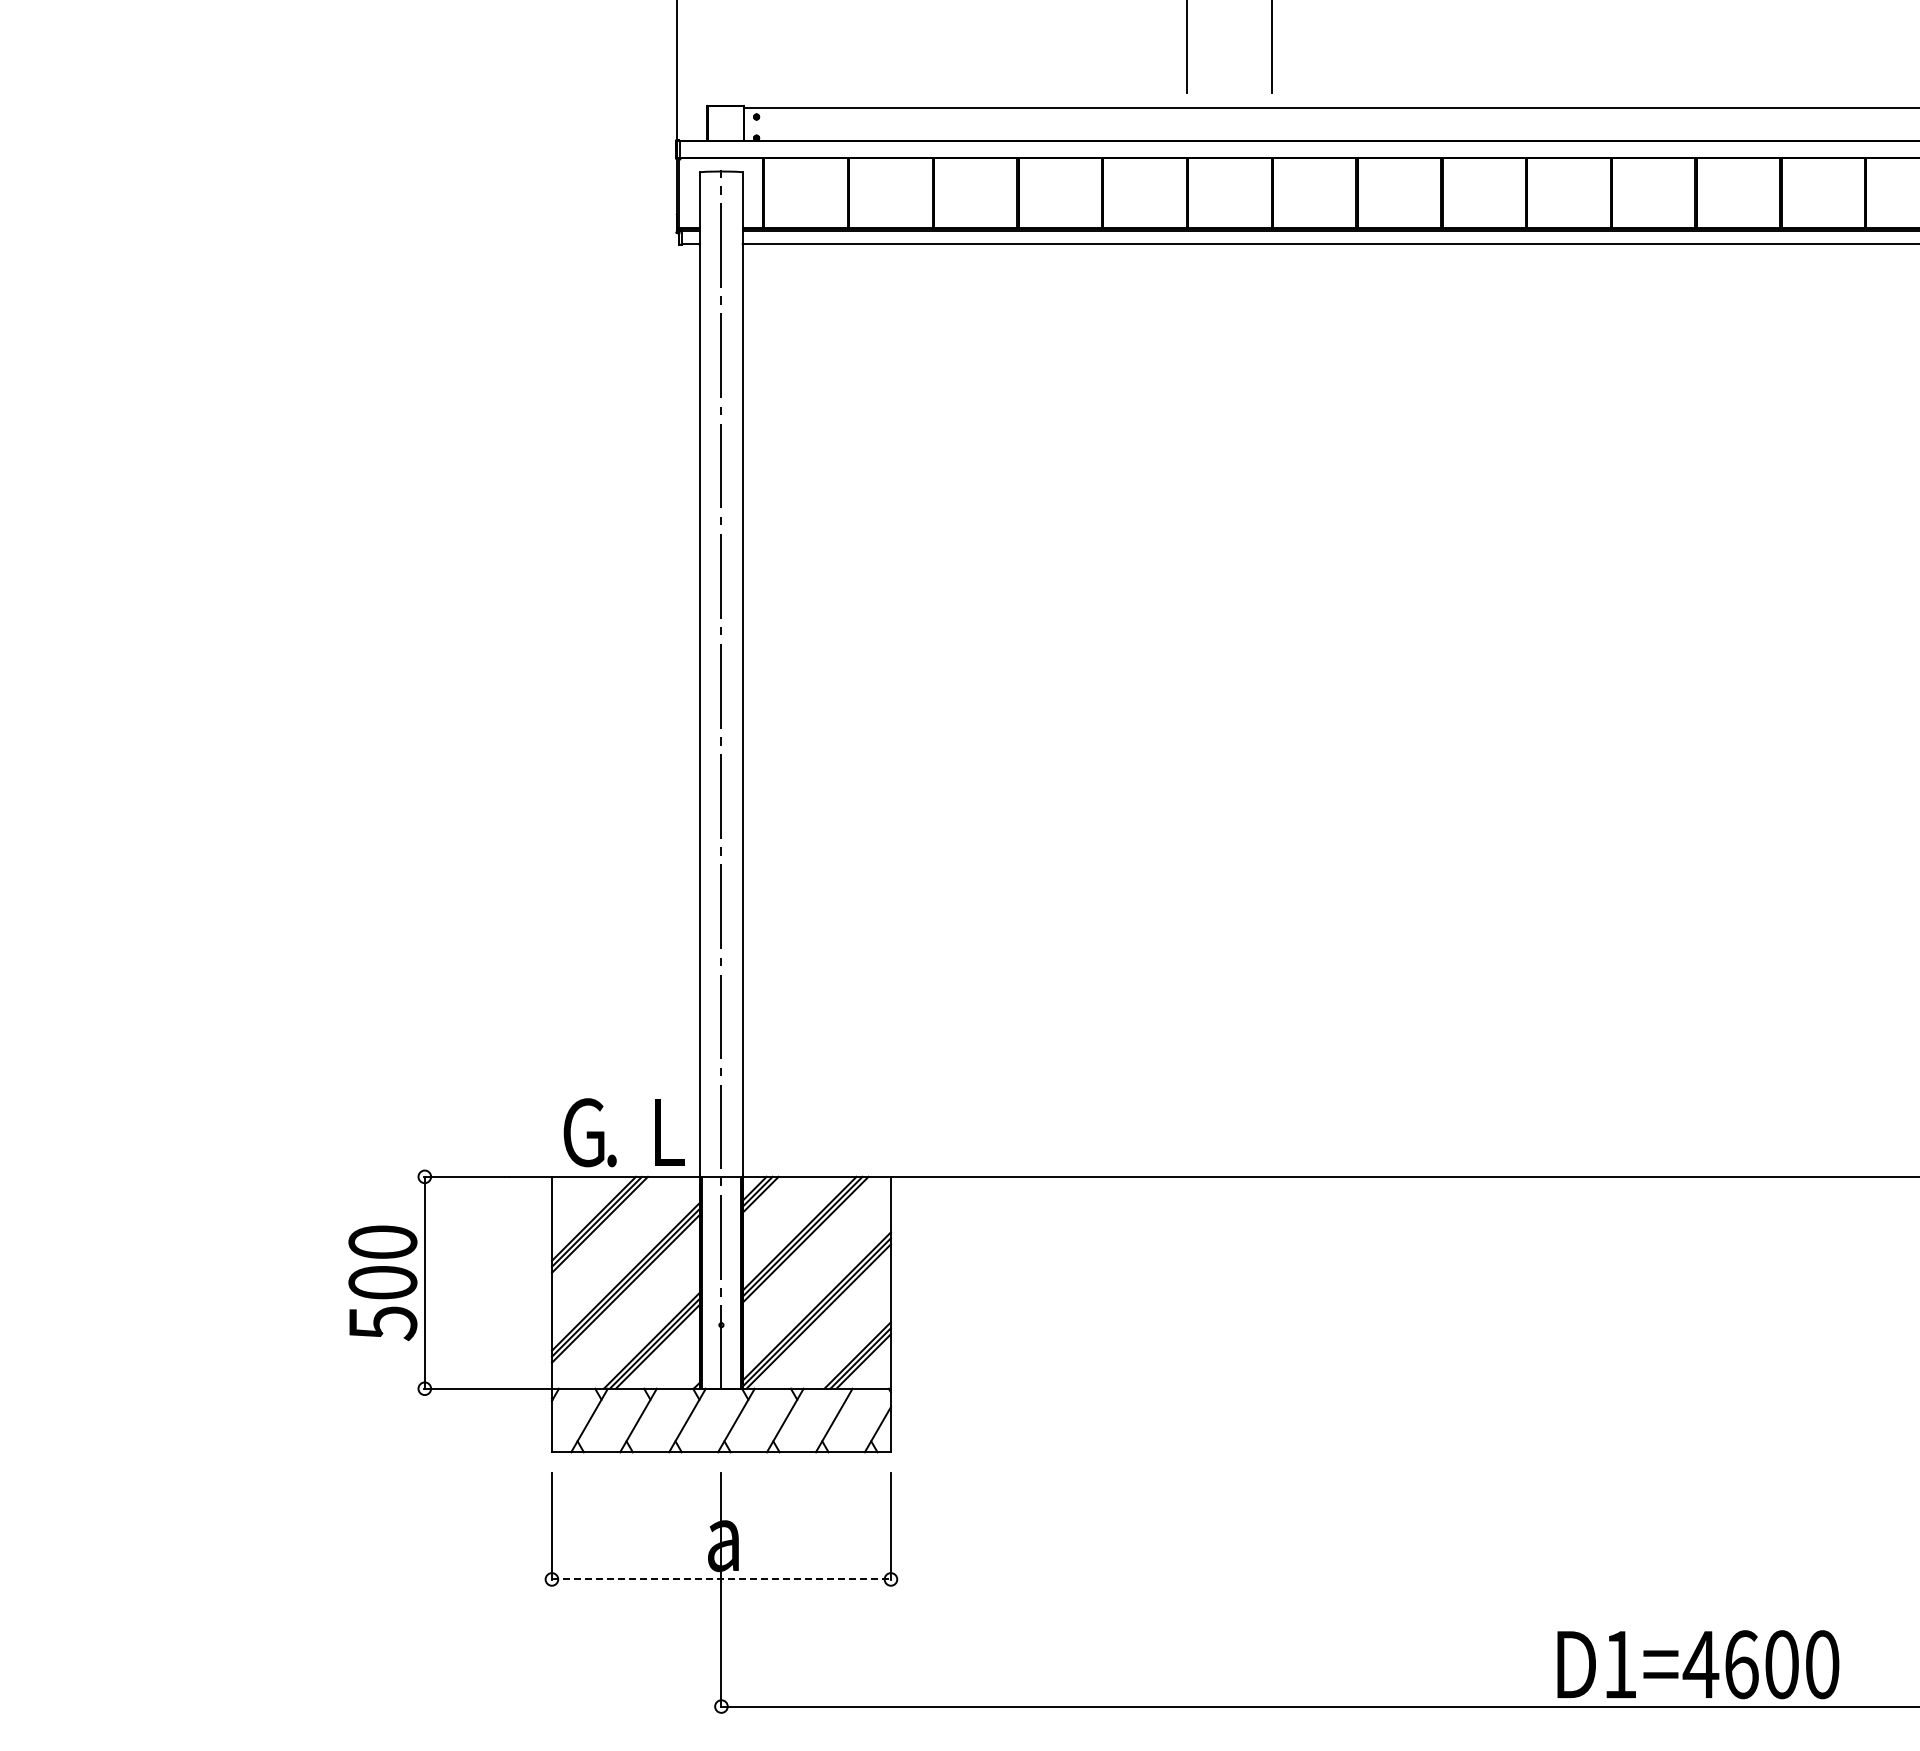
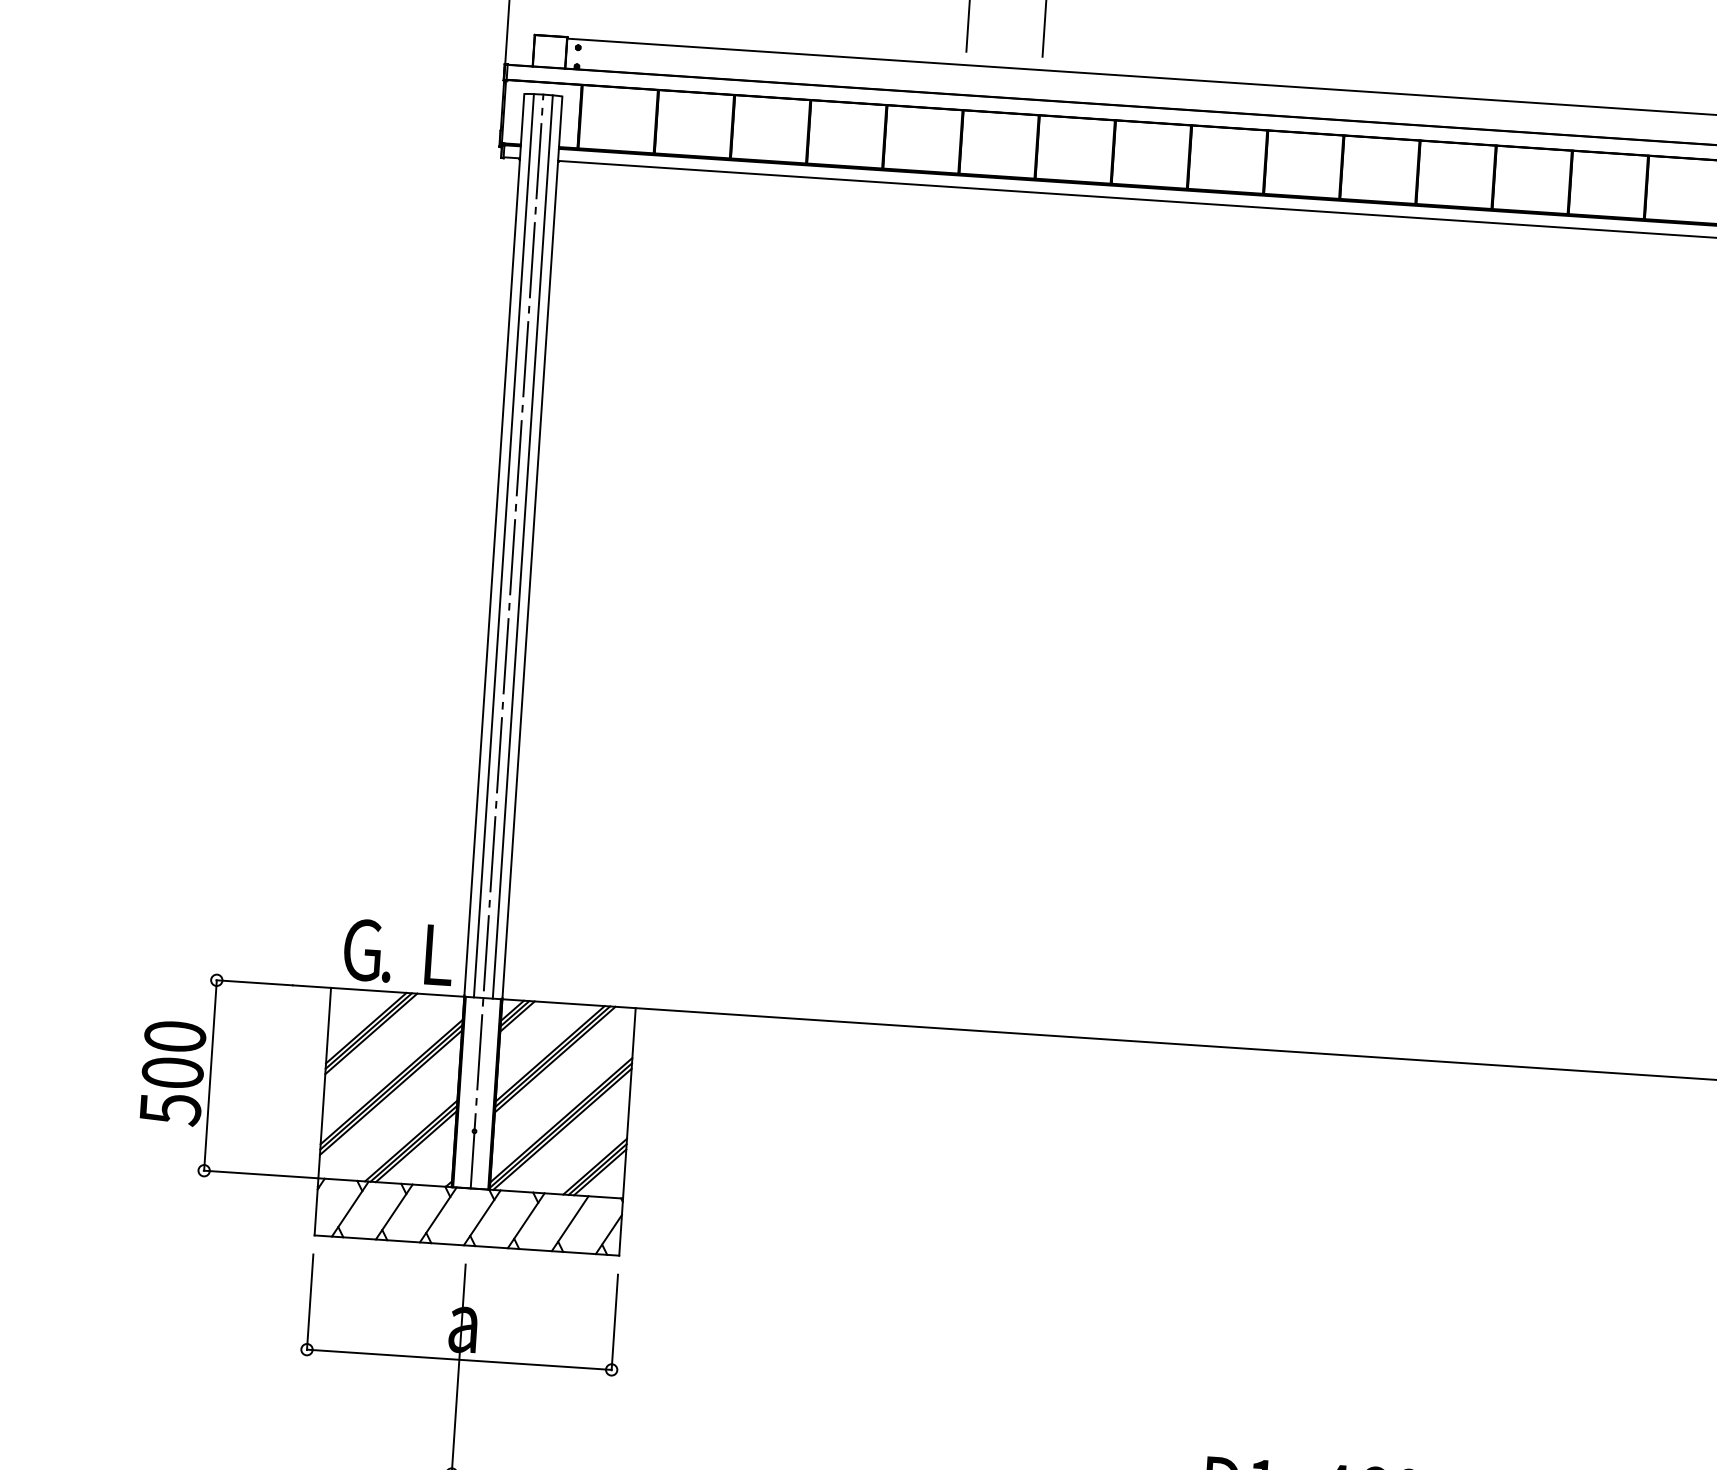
line: (710, 673) -> (503, 545), added
line: (731, 673) -> (522, 546), added
line: (721, 1579) -> (459, 1359), dashed -> solid

